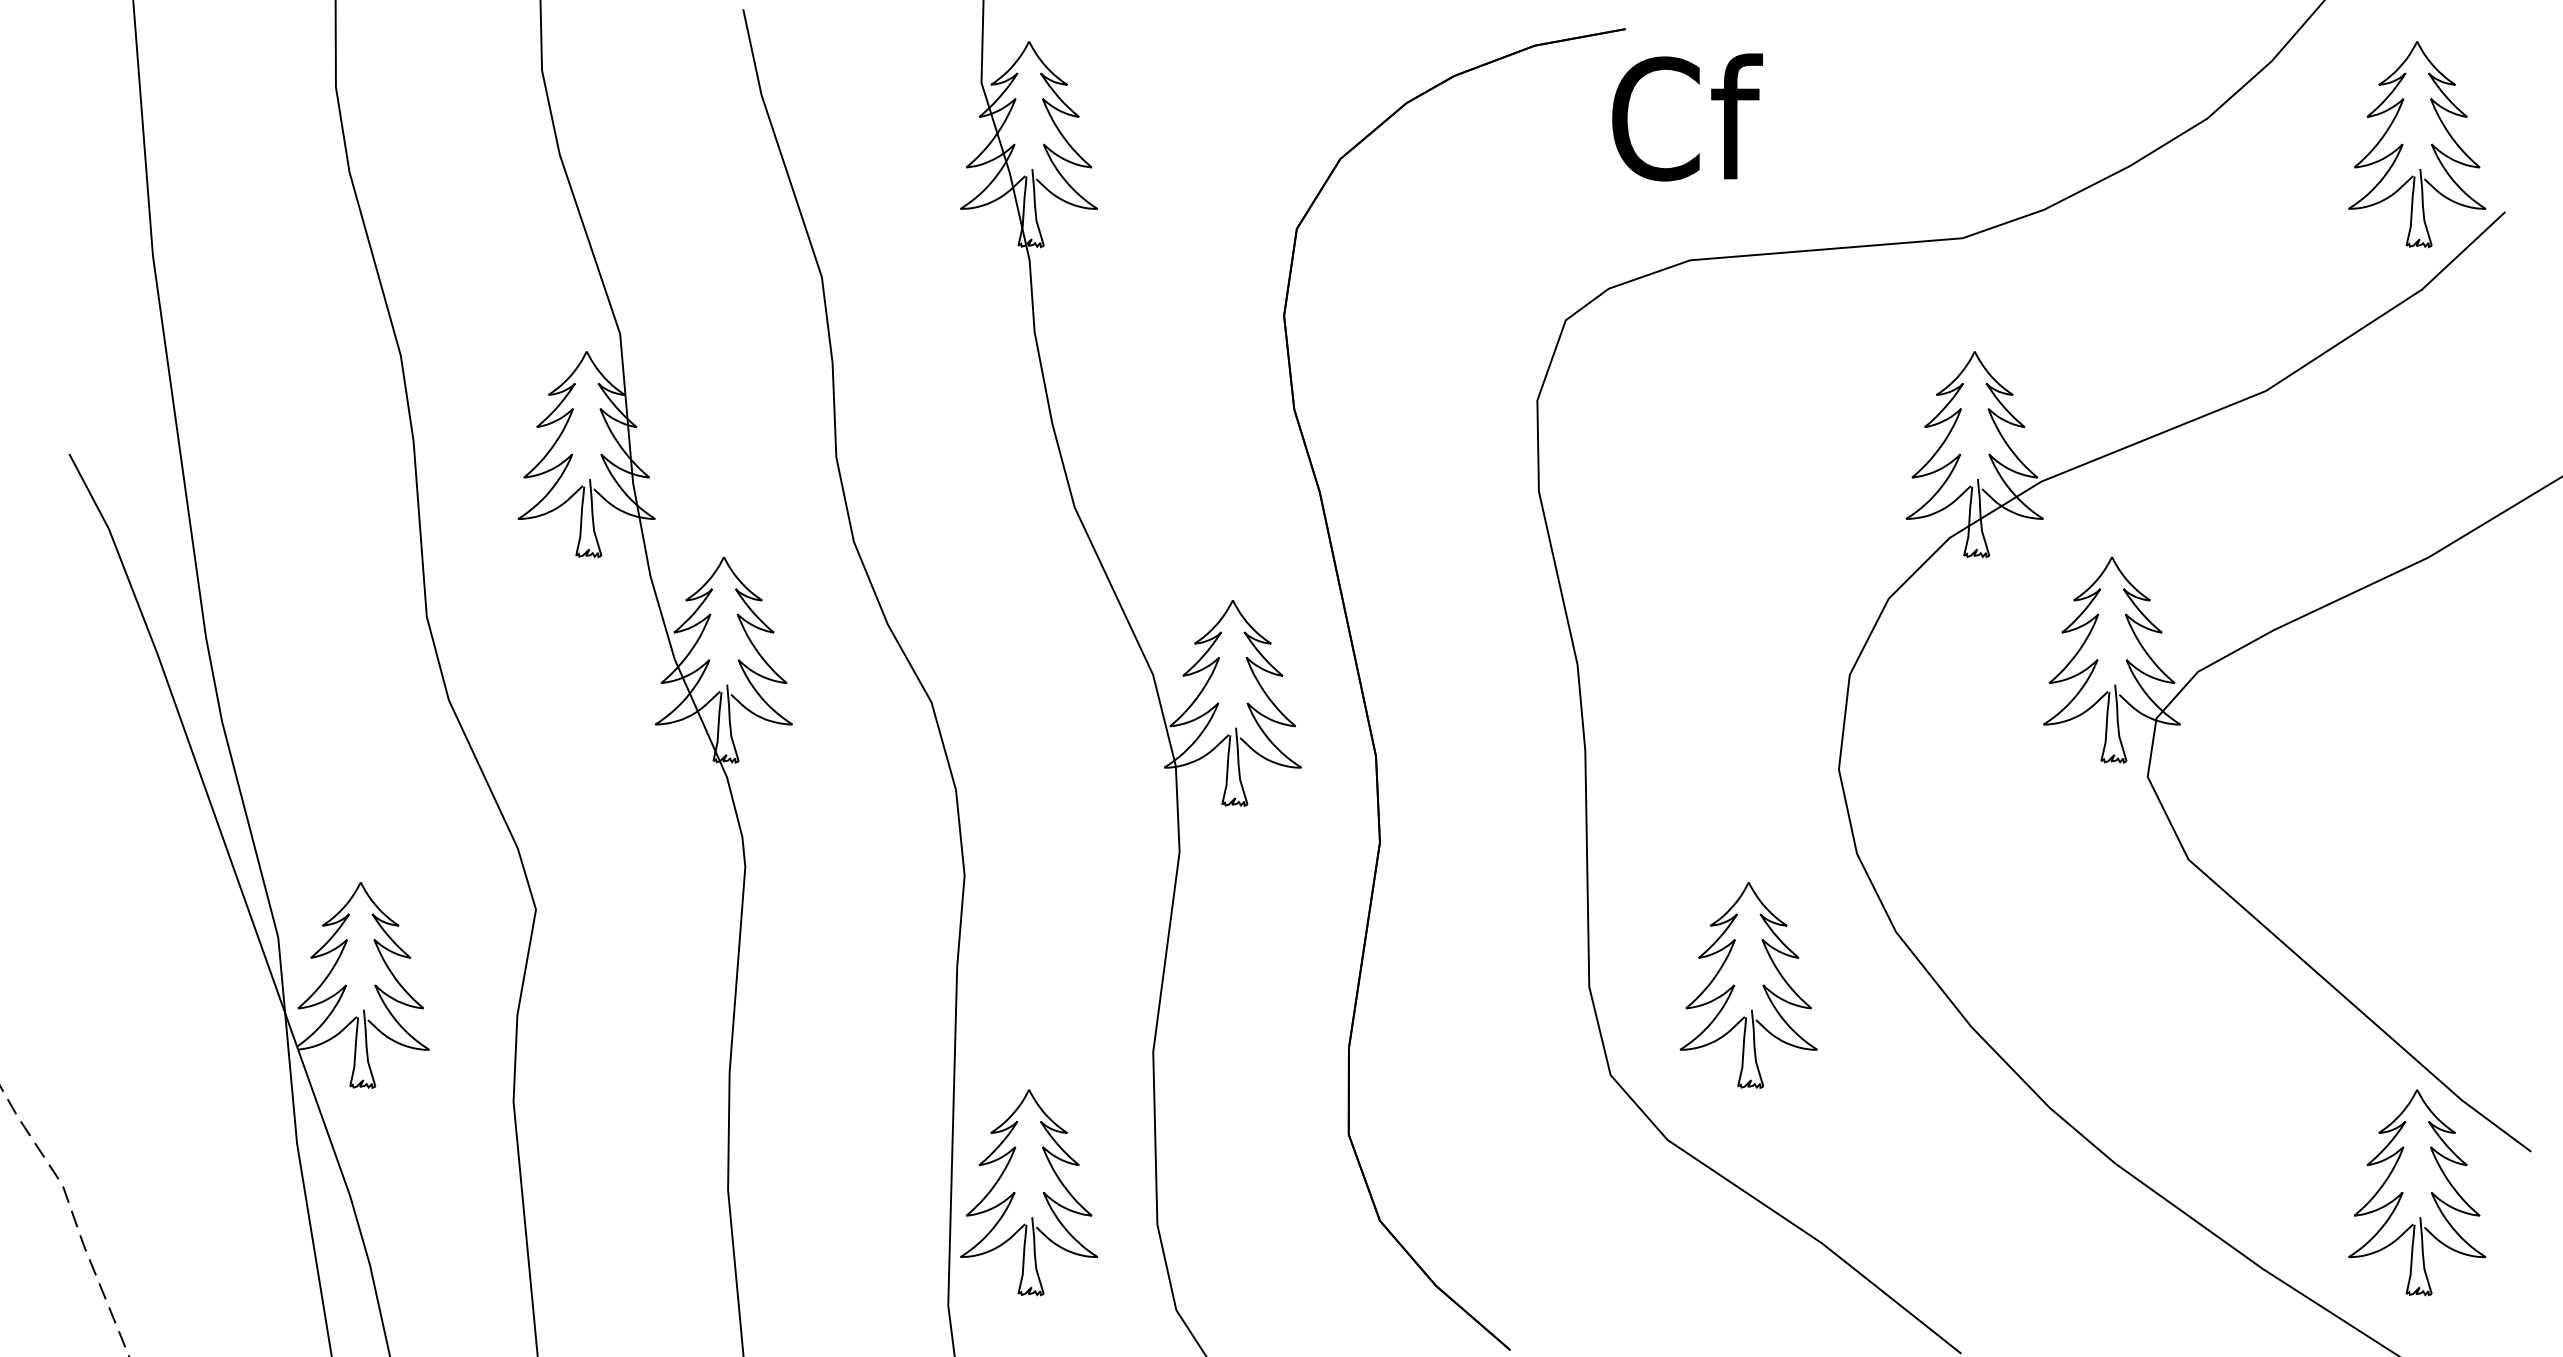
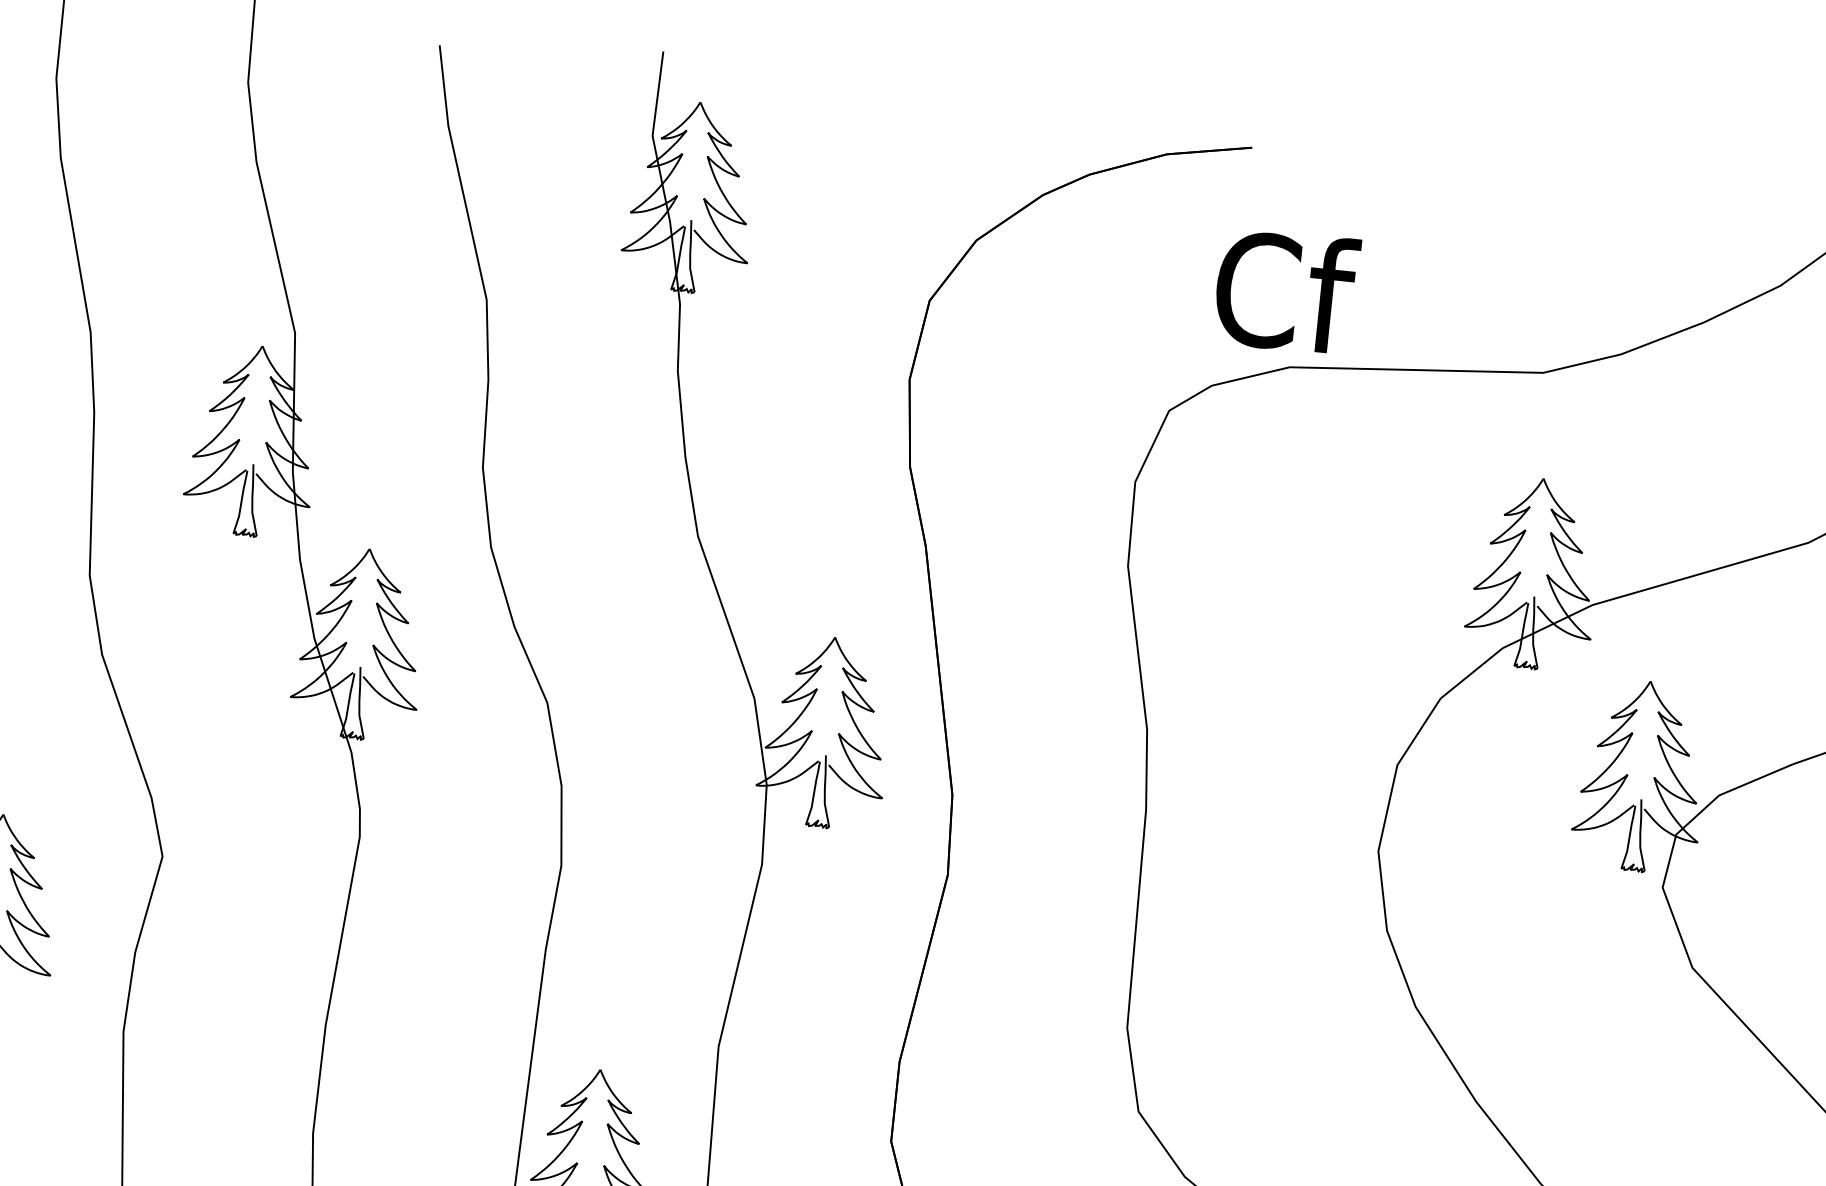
text: (1687, 117) -> (1286, 291), moved
part: (1735, 985) -> (1262, 1040), removed

